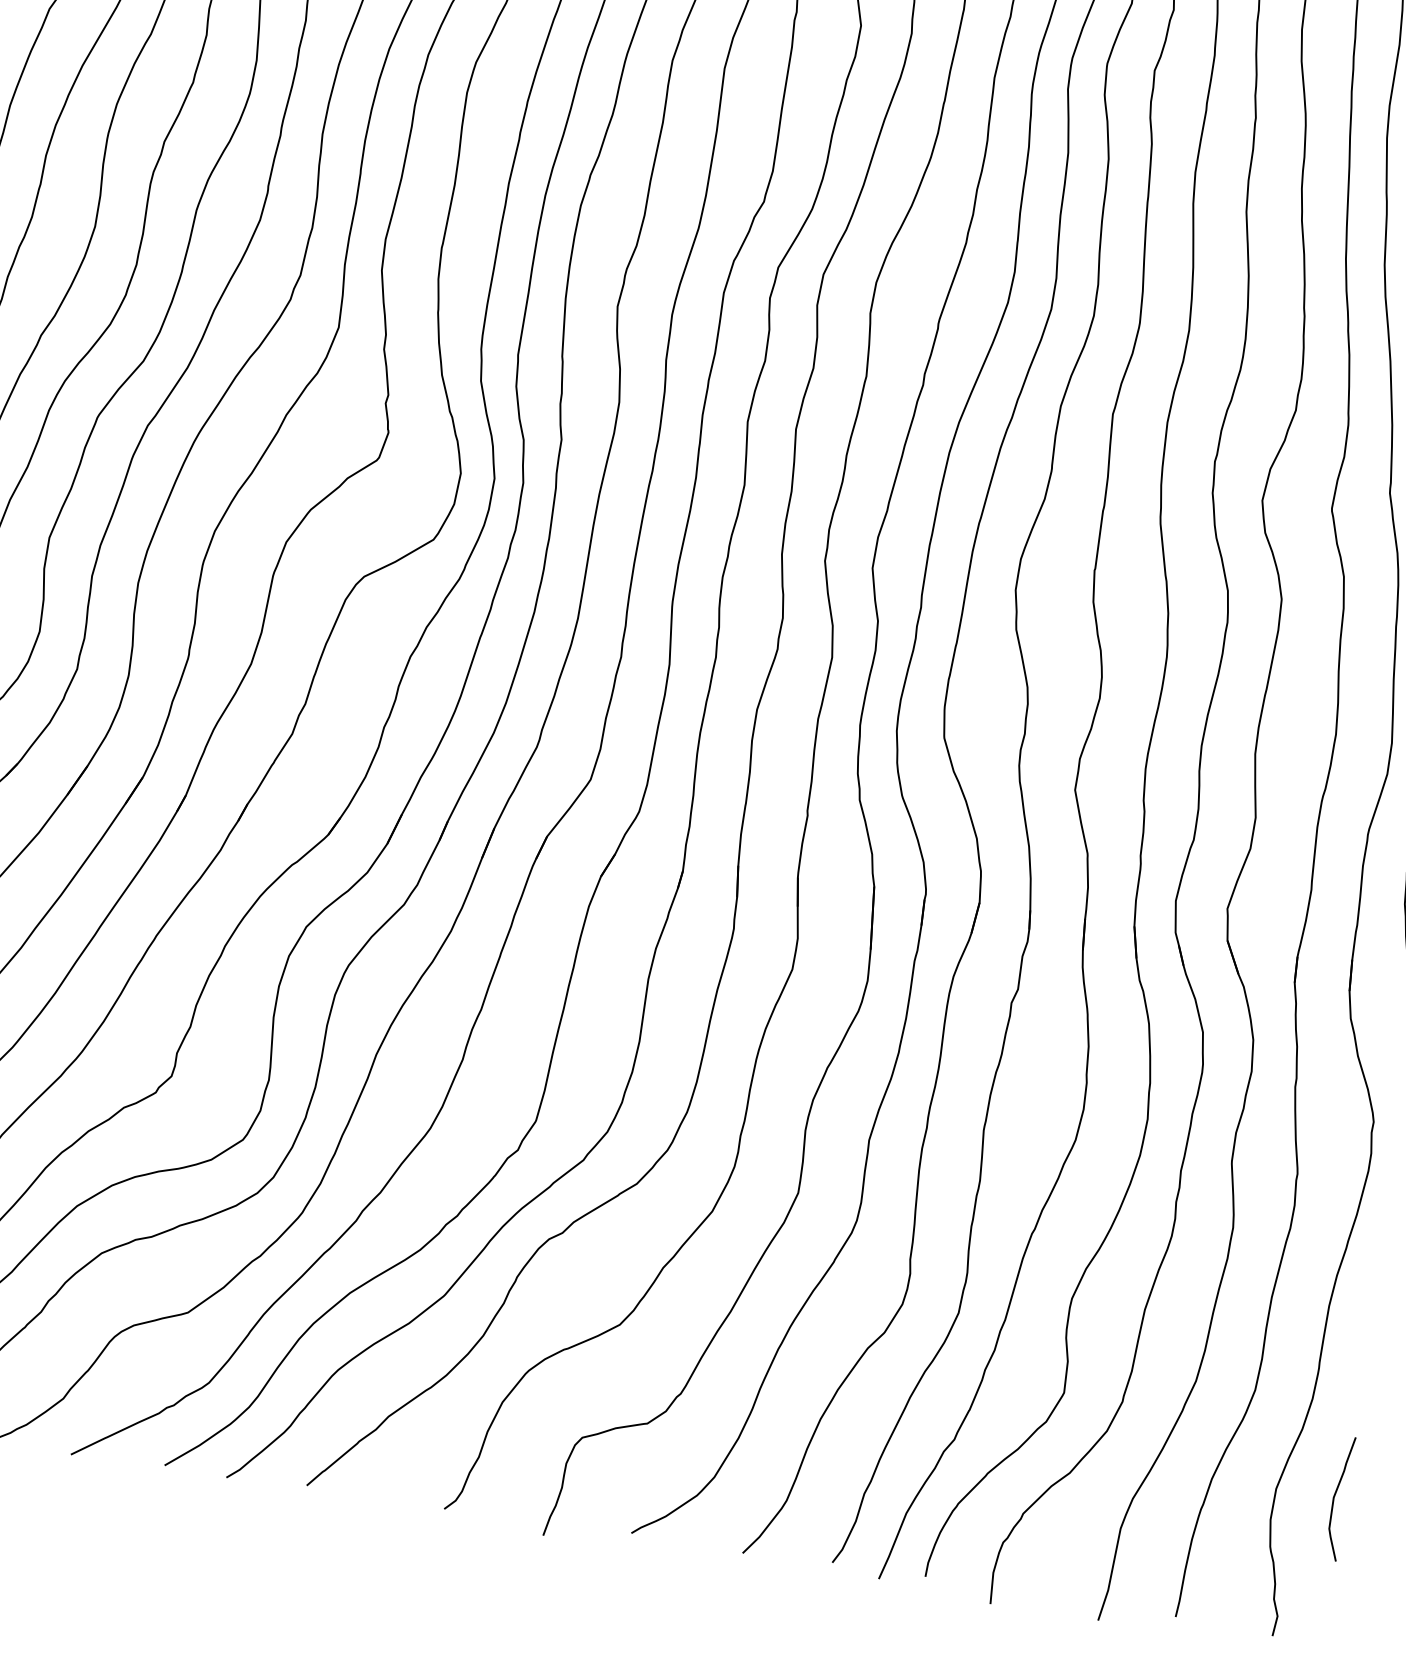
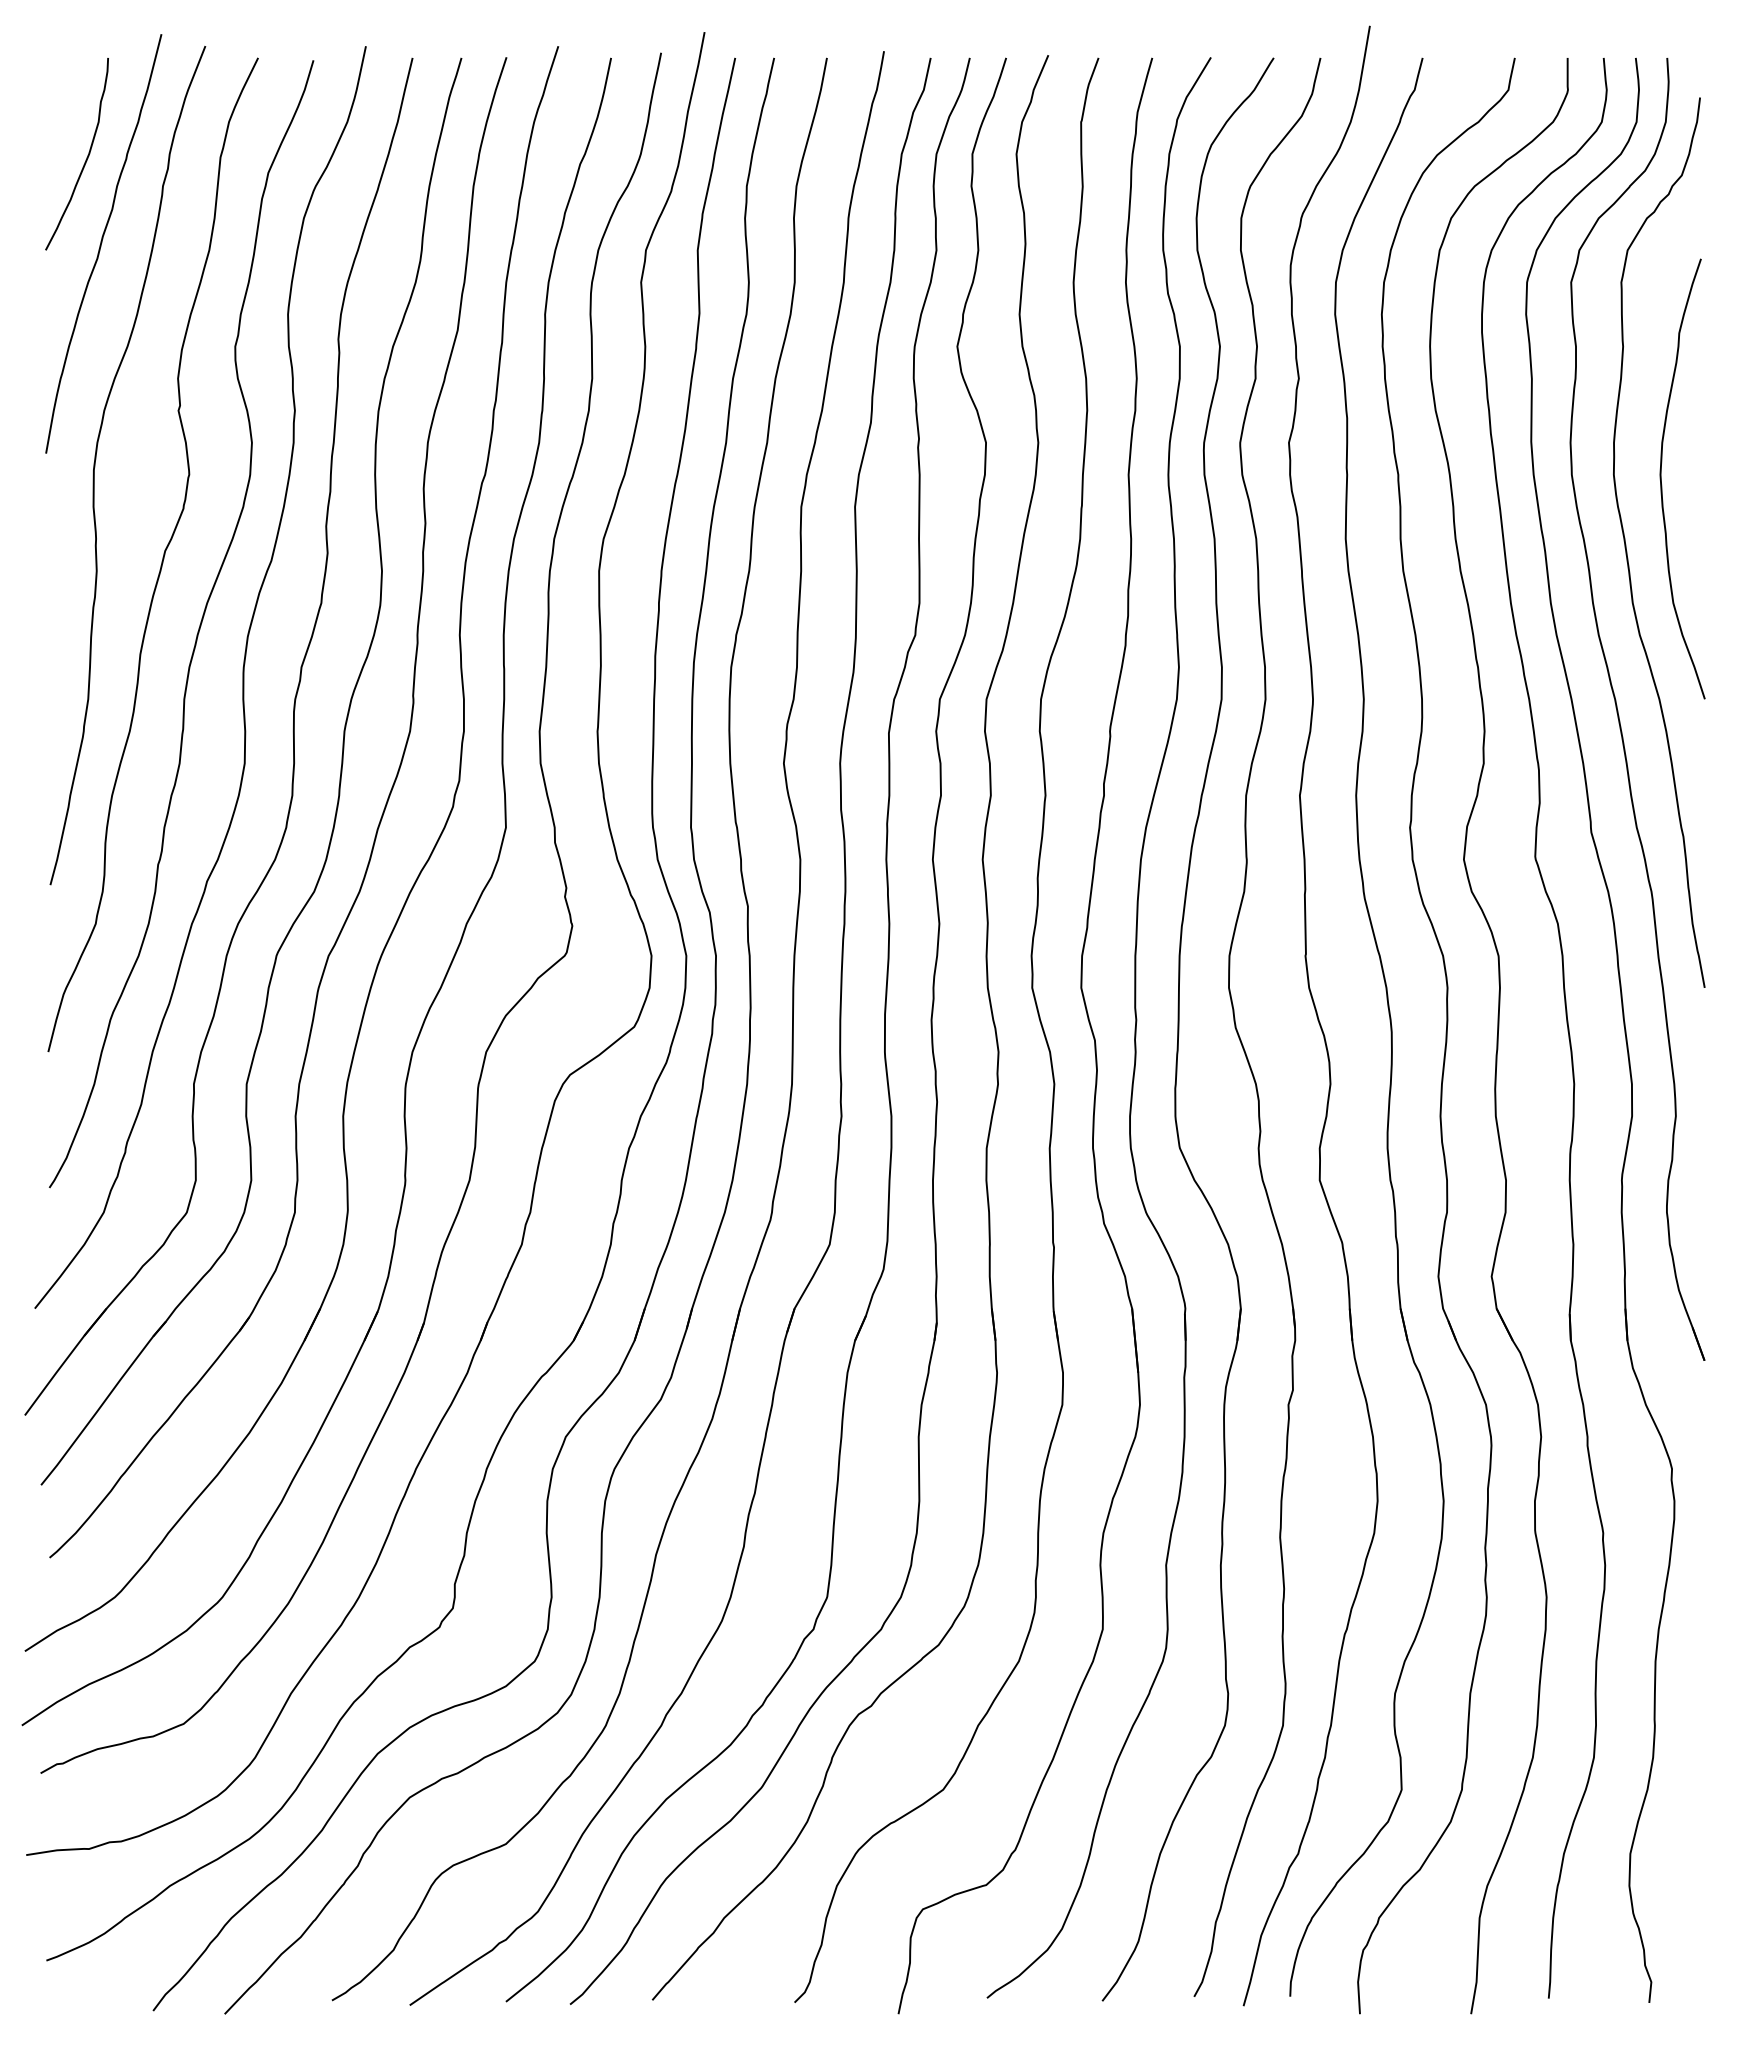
curve: (1335, 1495) -> (1691, 1851), removed

